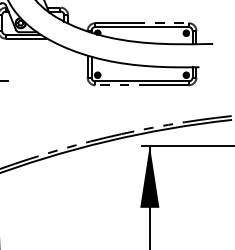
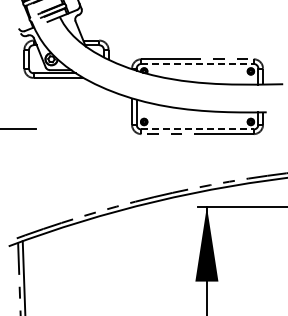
line: (142, 26) -> (198, 63), solid -> dashed
line: (142, 81) -> (198, 129), solid -> dashed

